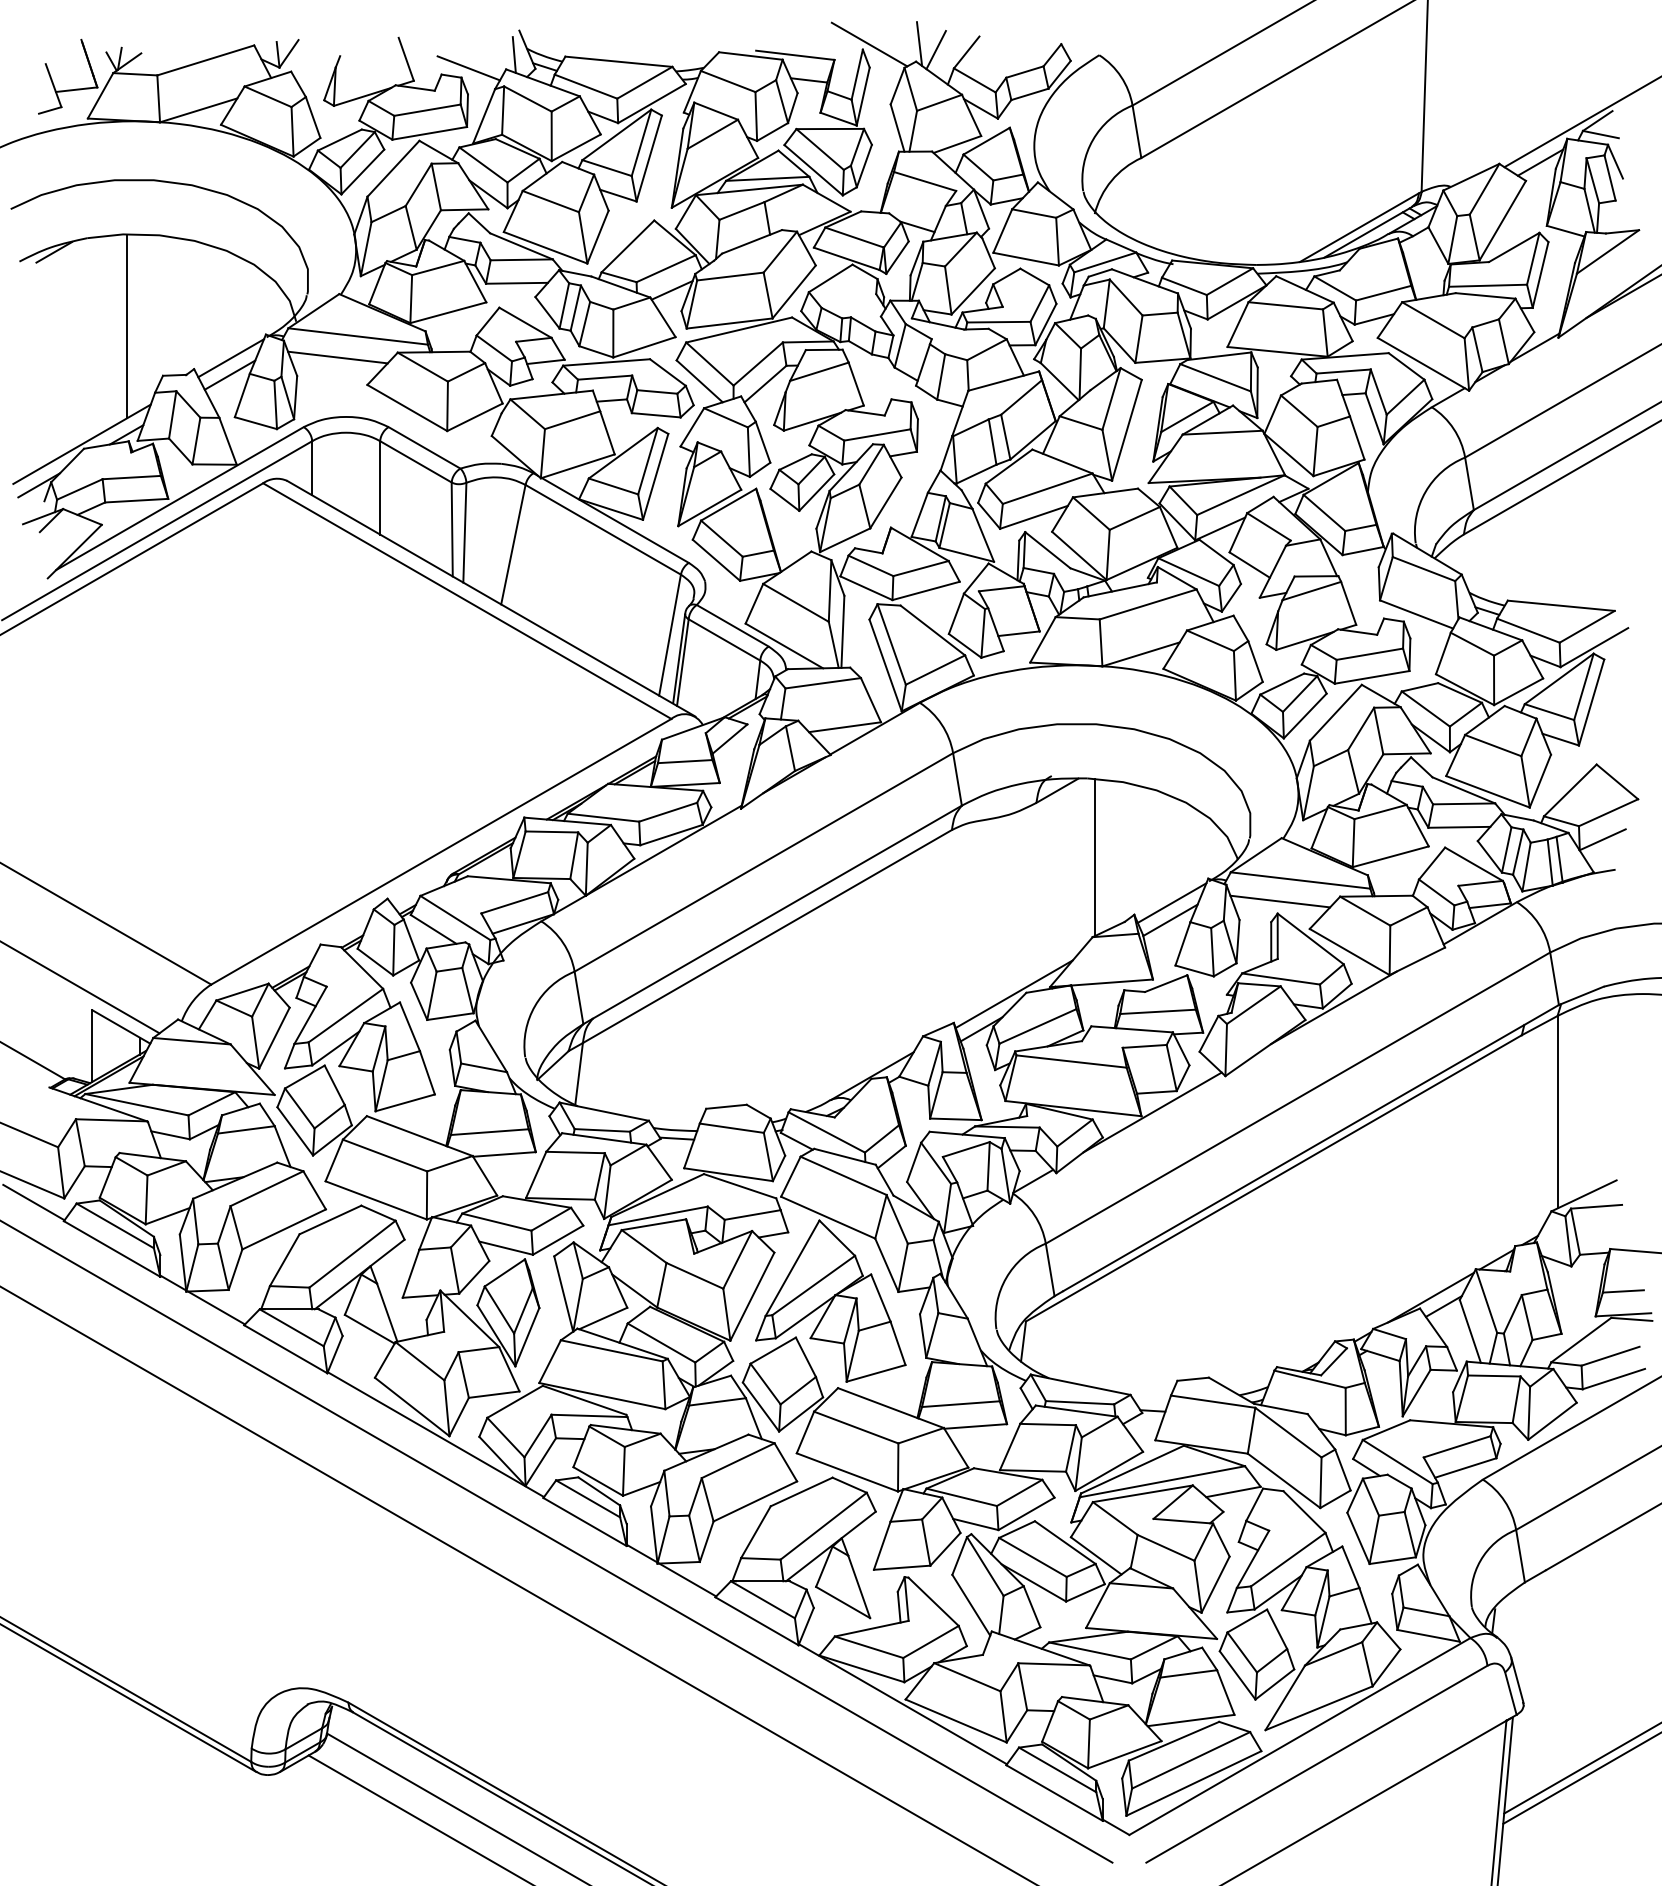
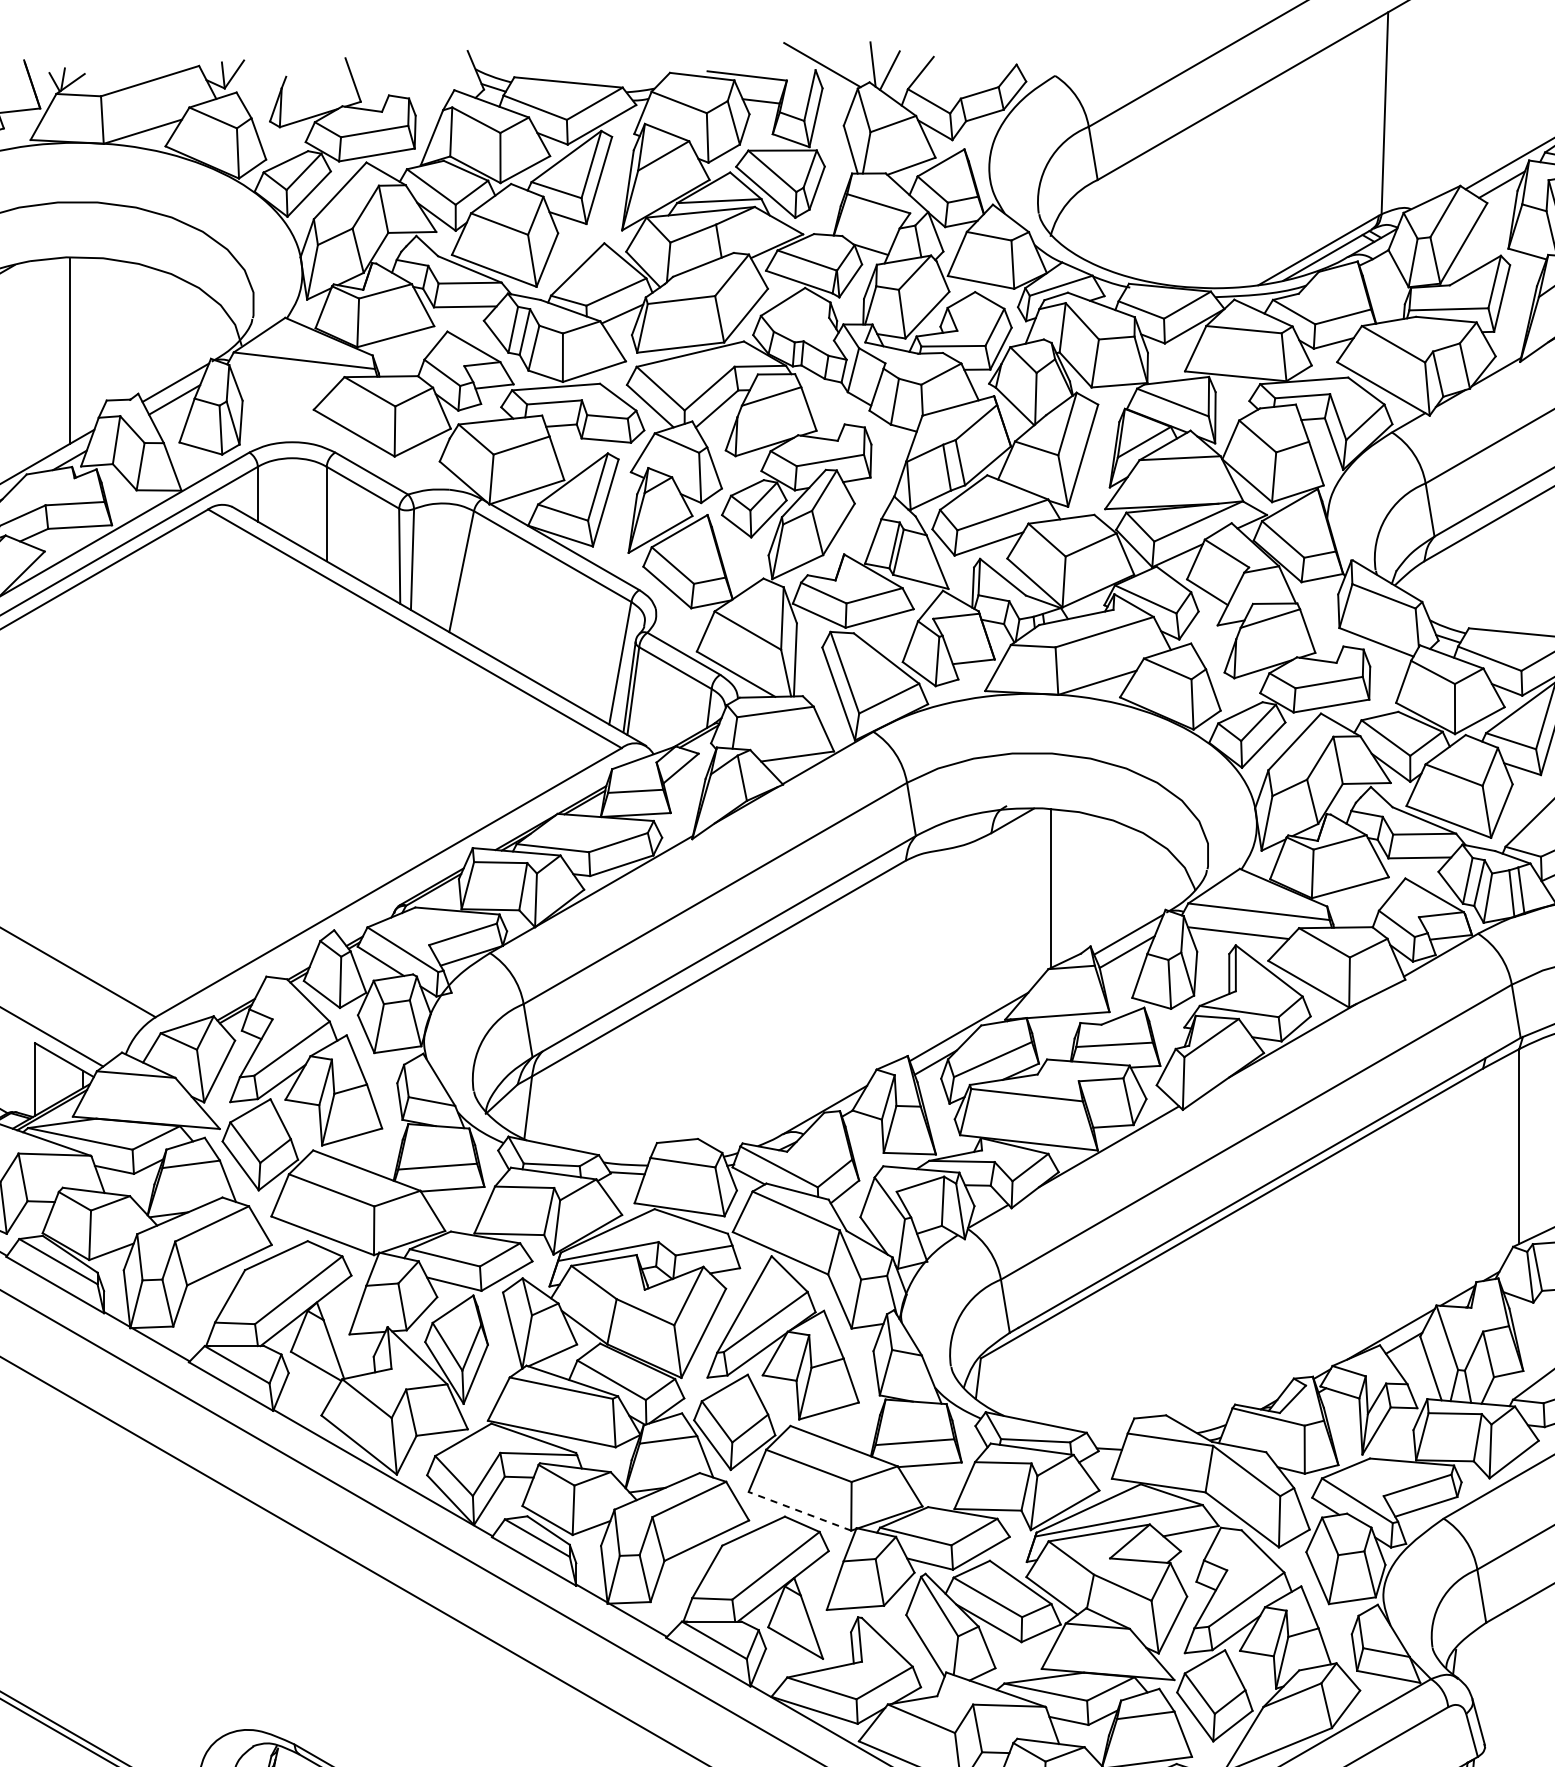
line: (513, 54) -> (461, 75), removed
line: (468, 68) -> (416, 89), removed
line: (337, 357) -> (283, 382), removed
line: (846, 1472) -> (799, 1511), solid -> dashed

